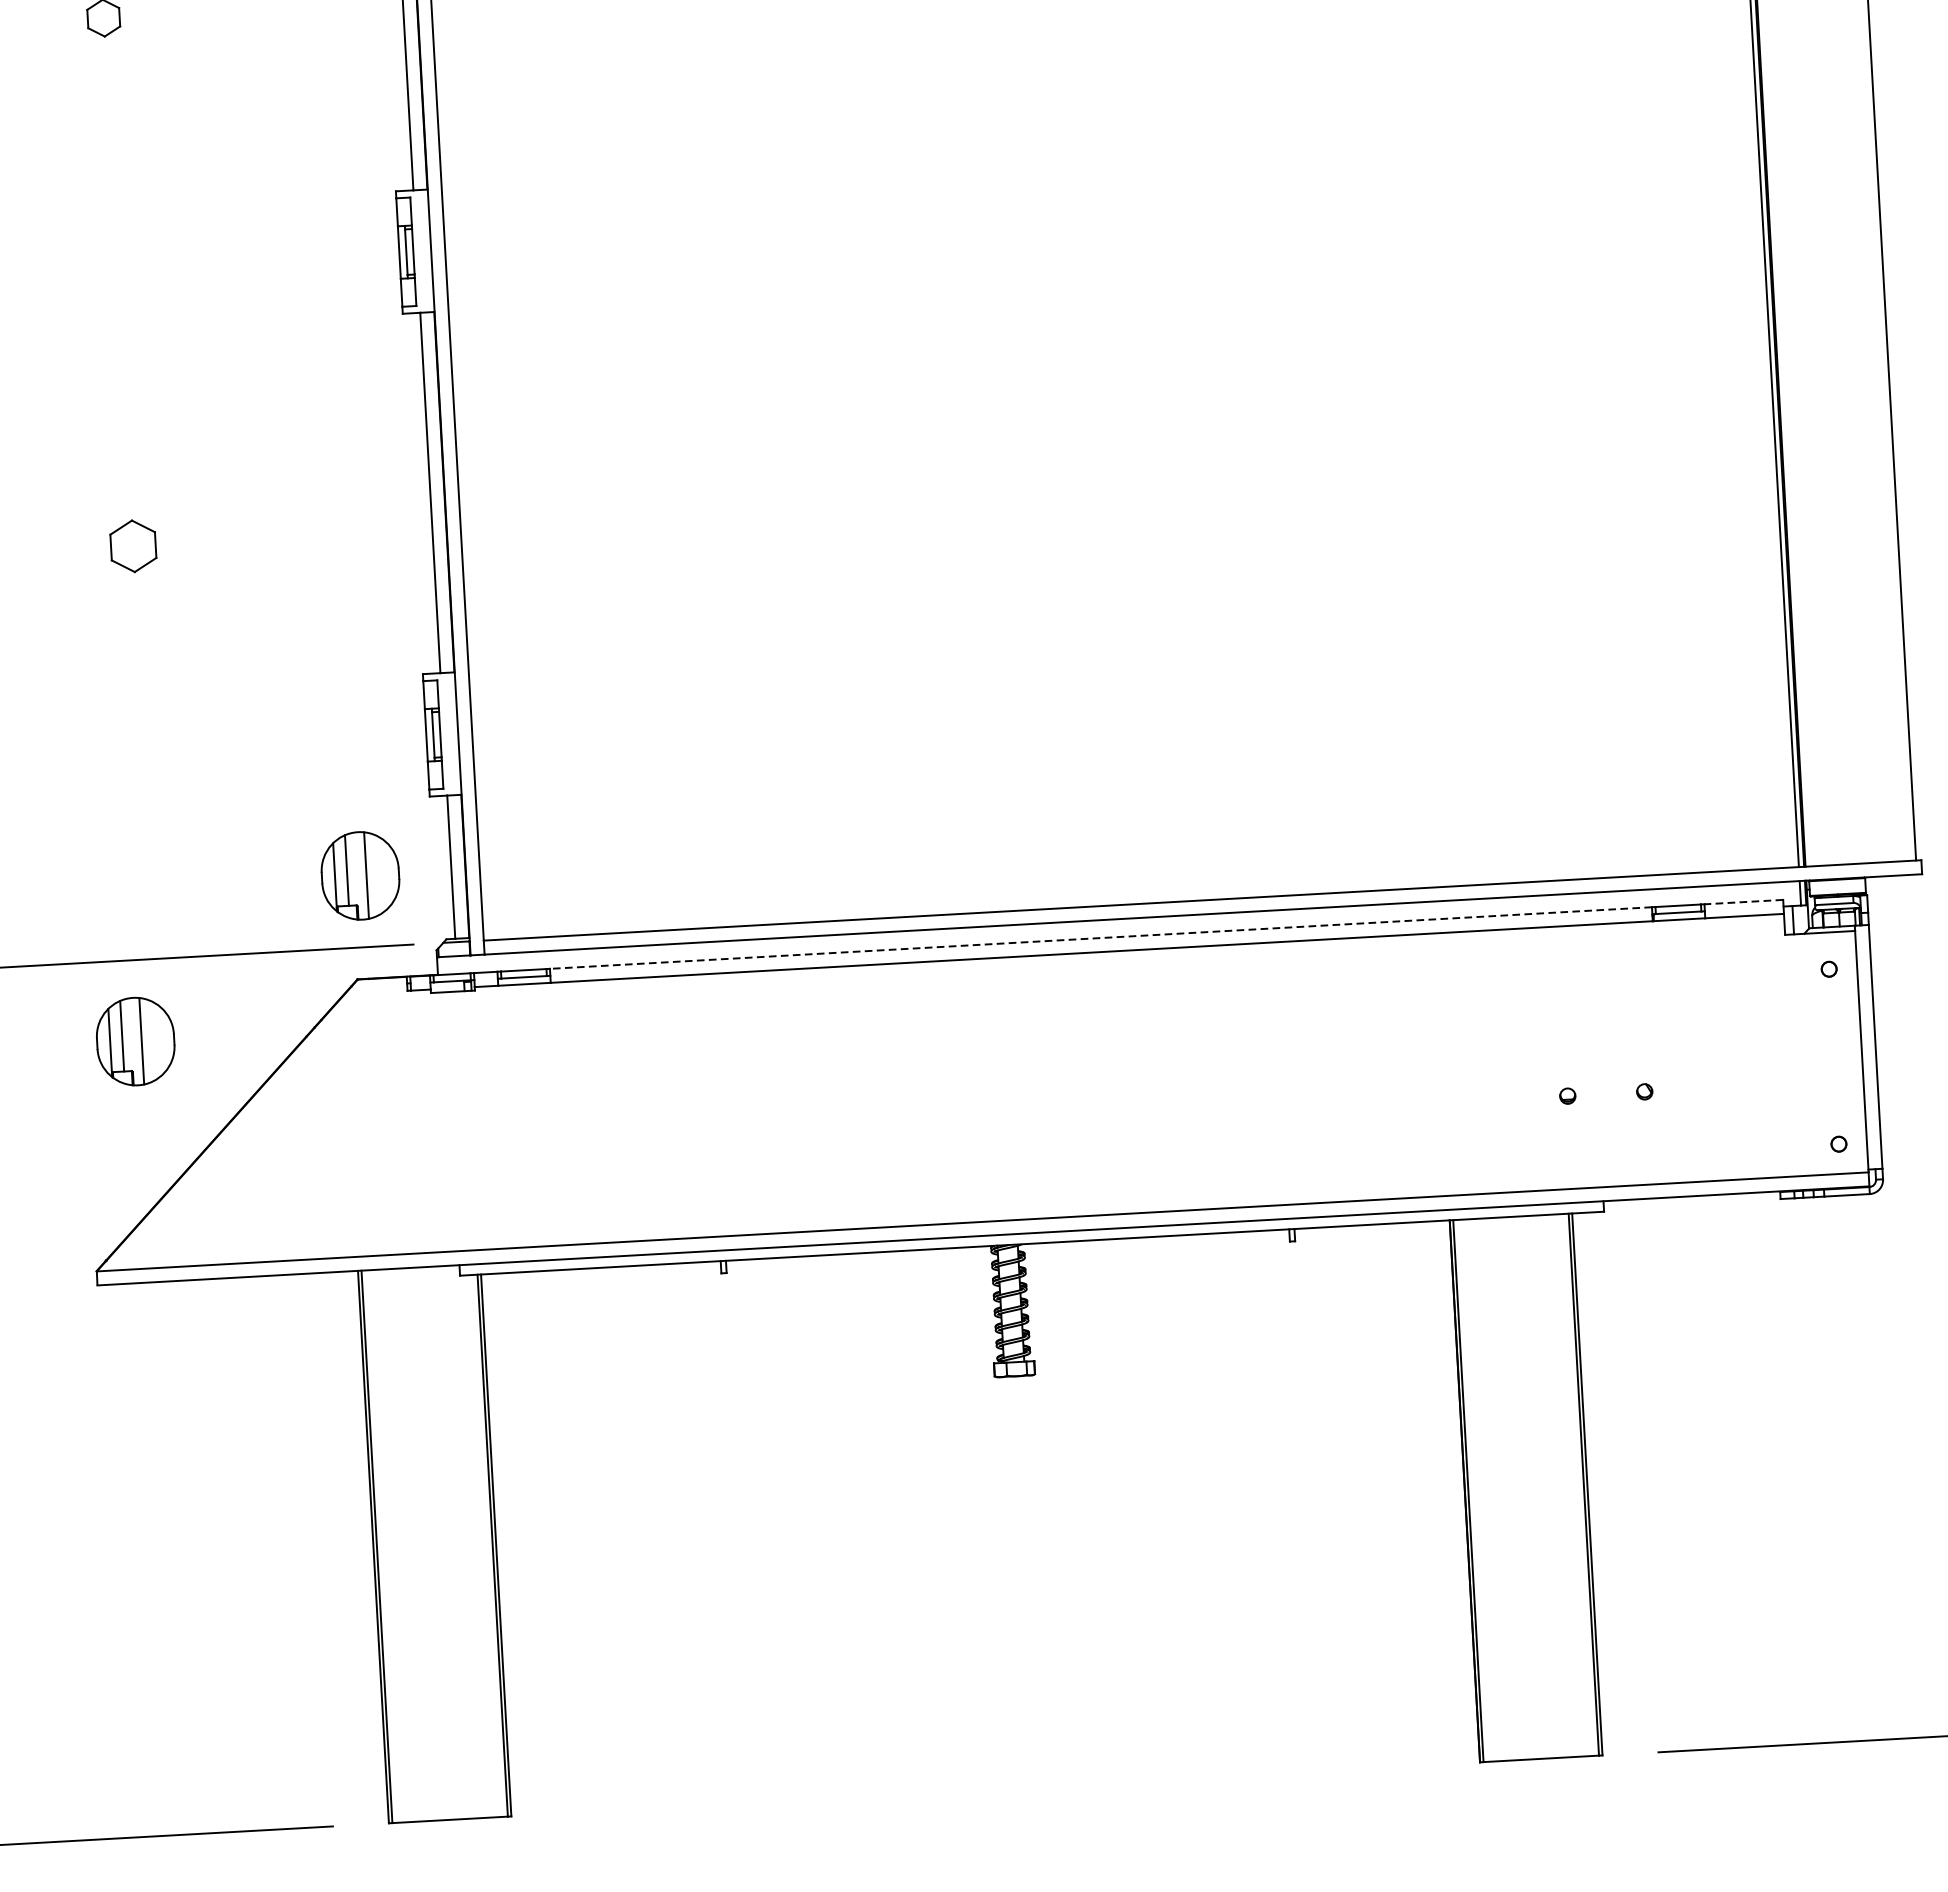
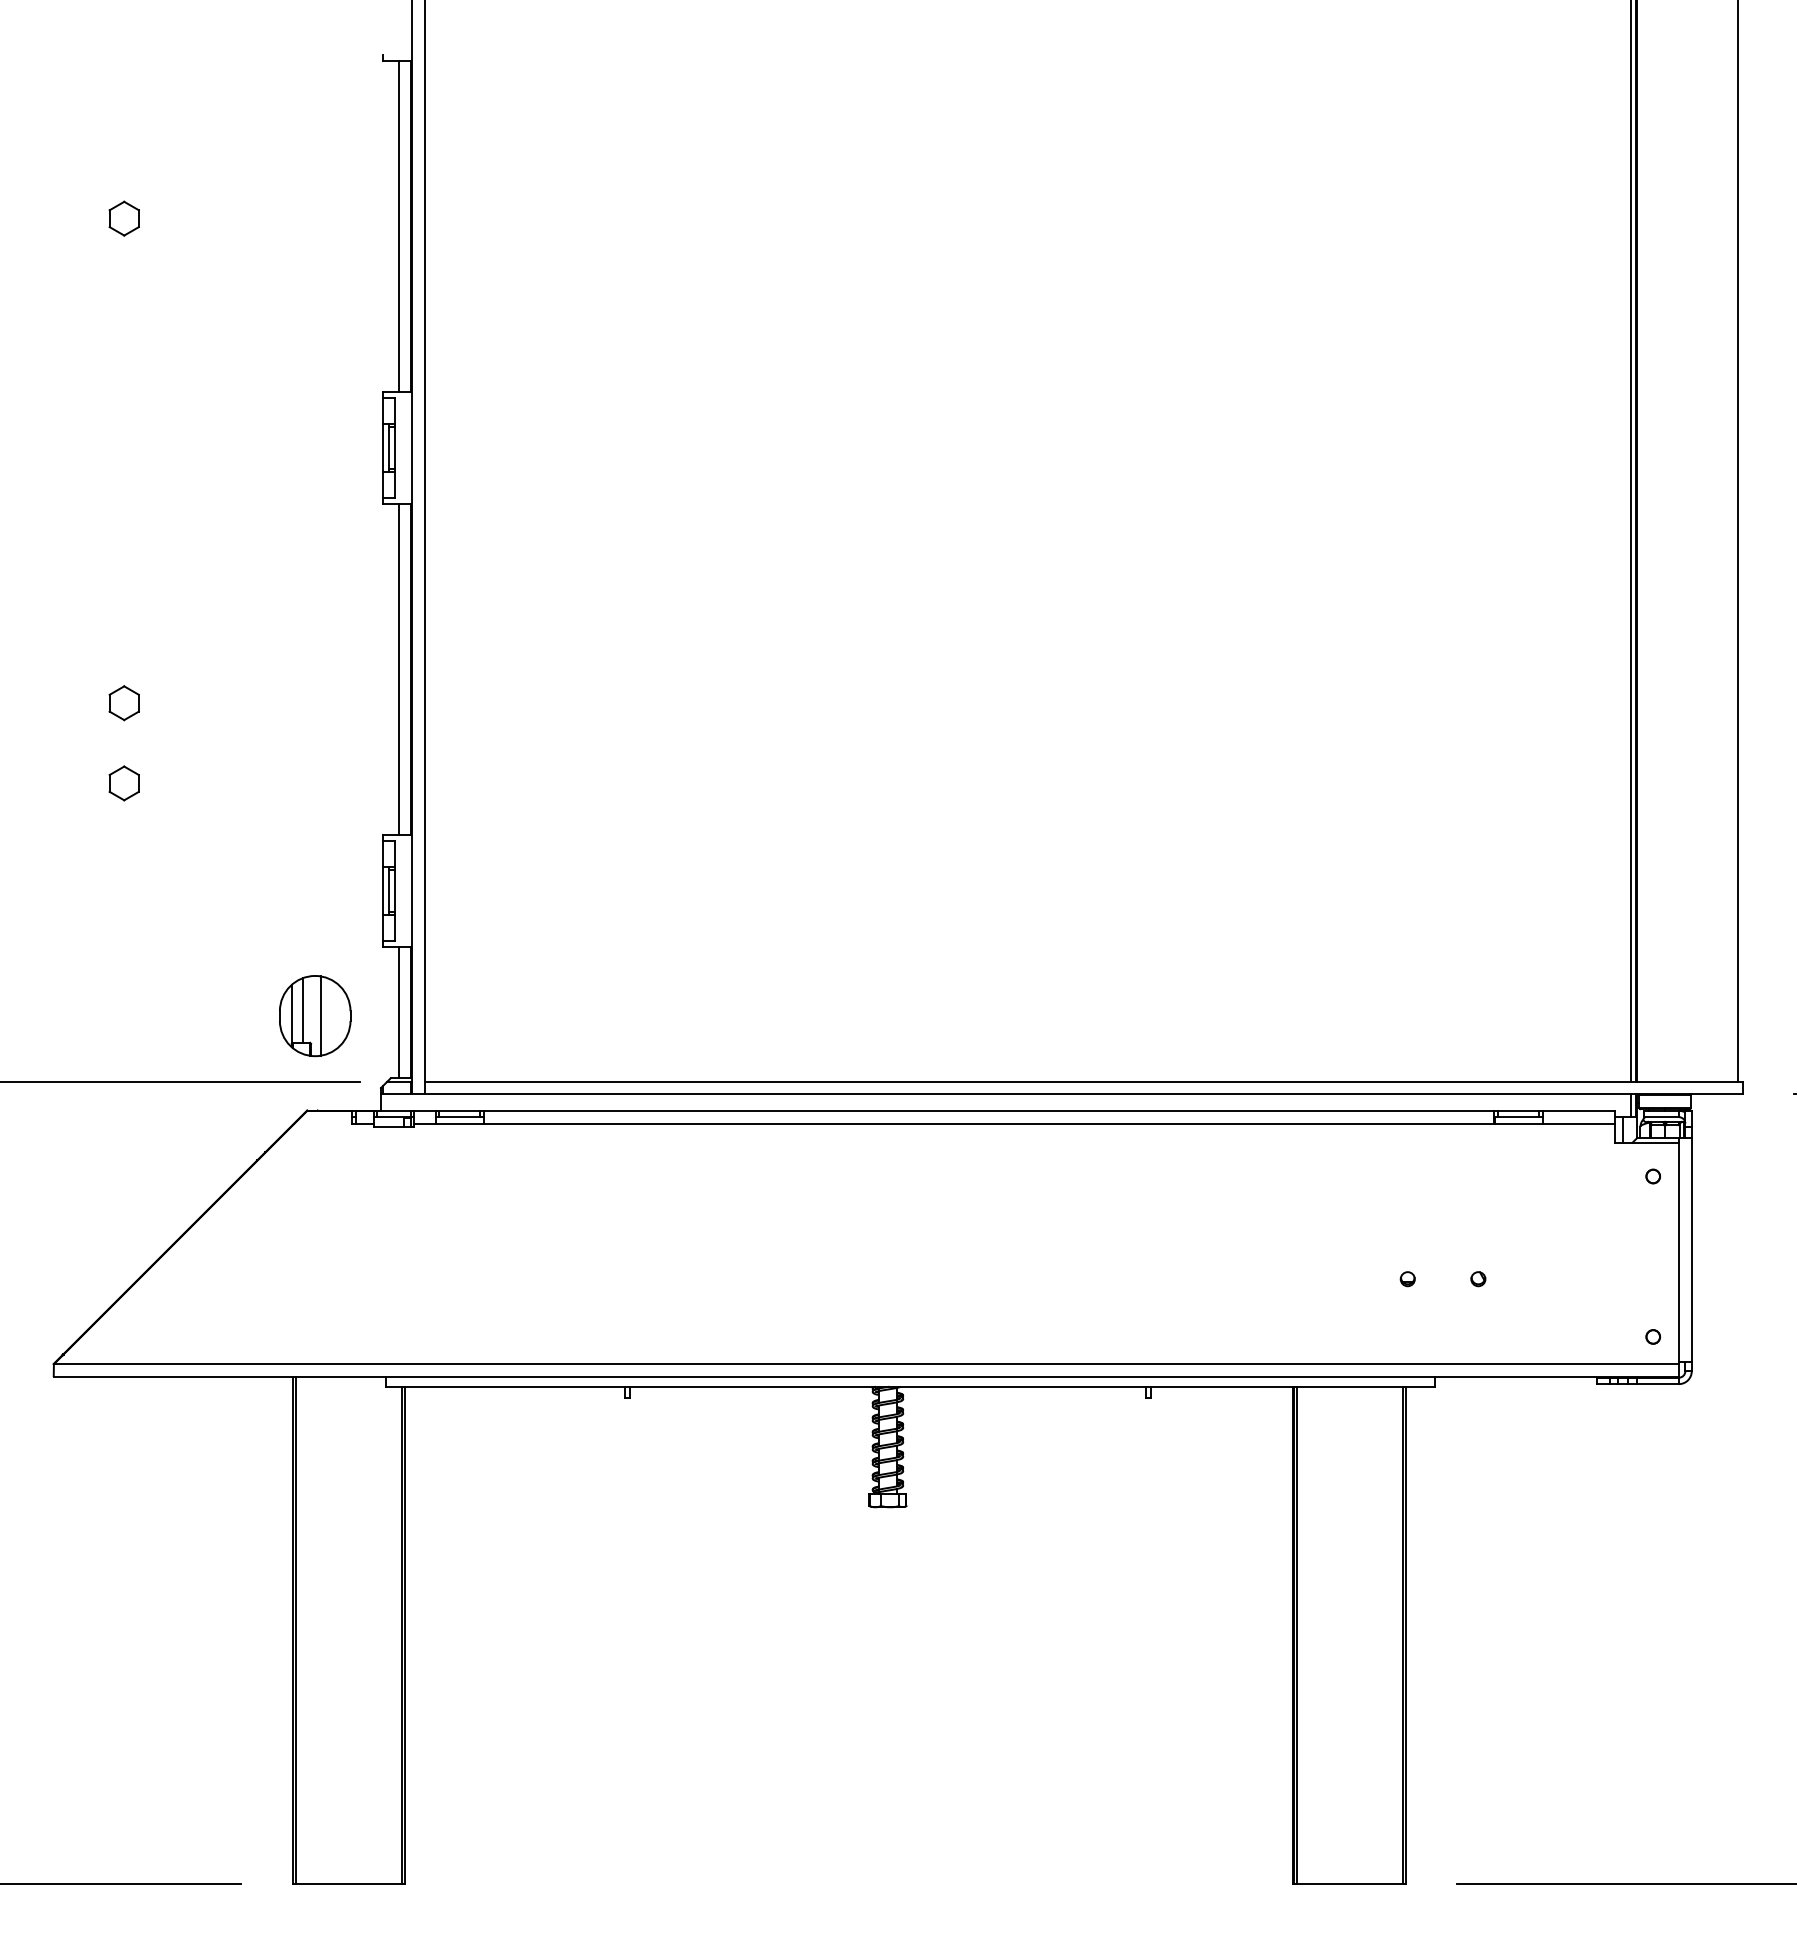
part: (132, 546) -> (123, 703), size x0.71
part: (137, 634) -> (123, 783), added
line: (1743, 901) -> (1578, 1110), dashed -> solid
line: (1100, 937) -> (988, 1110), dashed -> solid
part: (136, 1042) -> (101, 1156), removed

